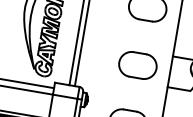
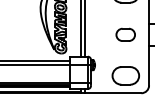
part: (137, 64) -> (125, 34), size x0.7

